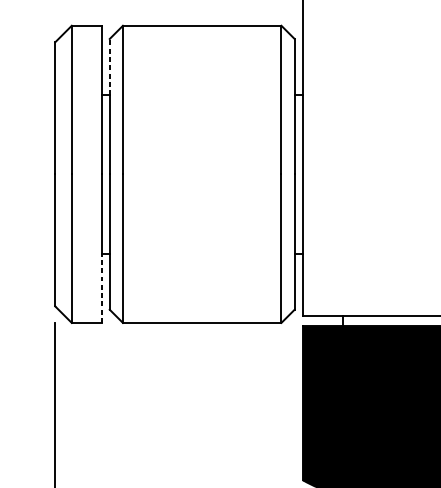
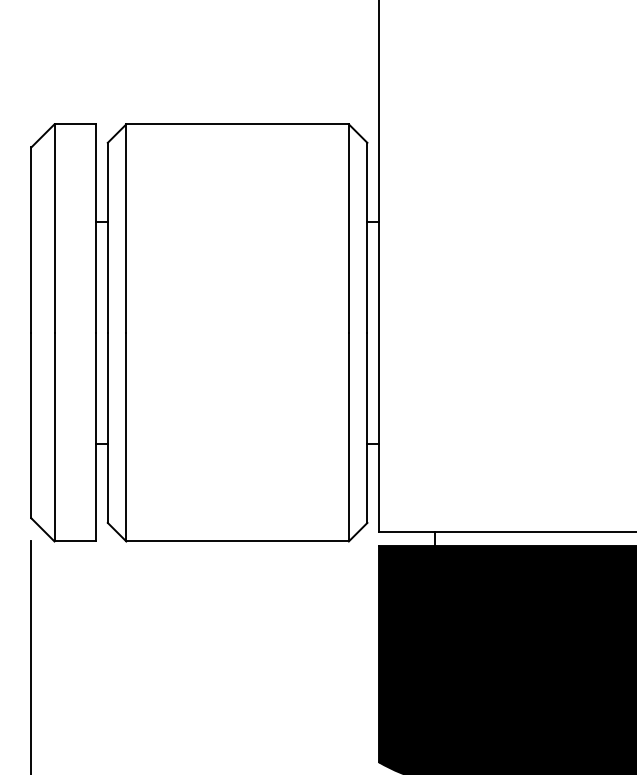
line: (109, 66) -> (107, 181), dashed -> solid
line: (101, 288) -> (96, 492), dashed -> solid

